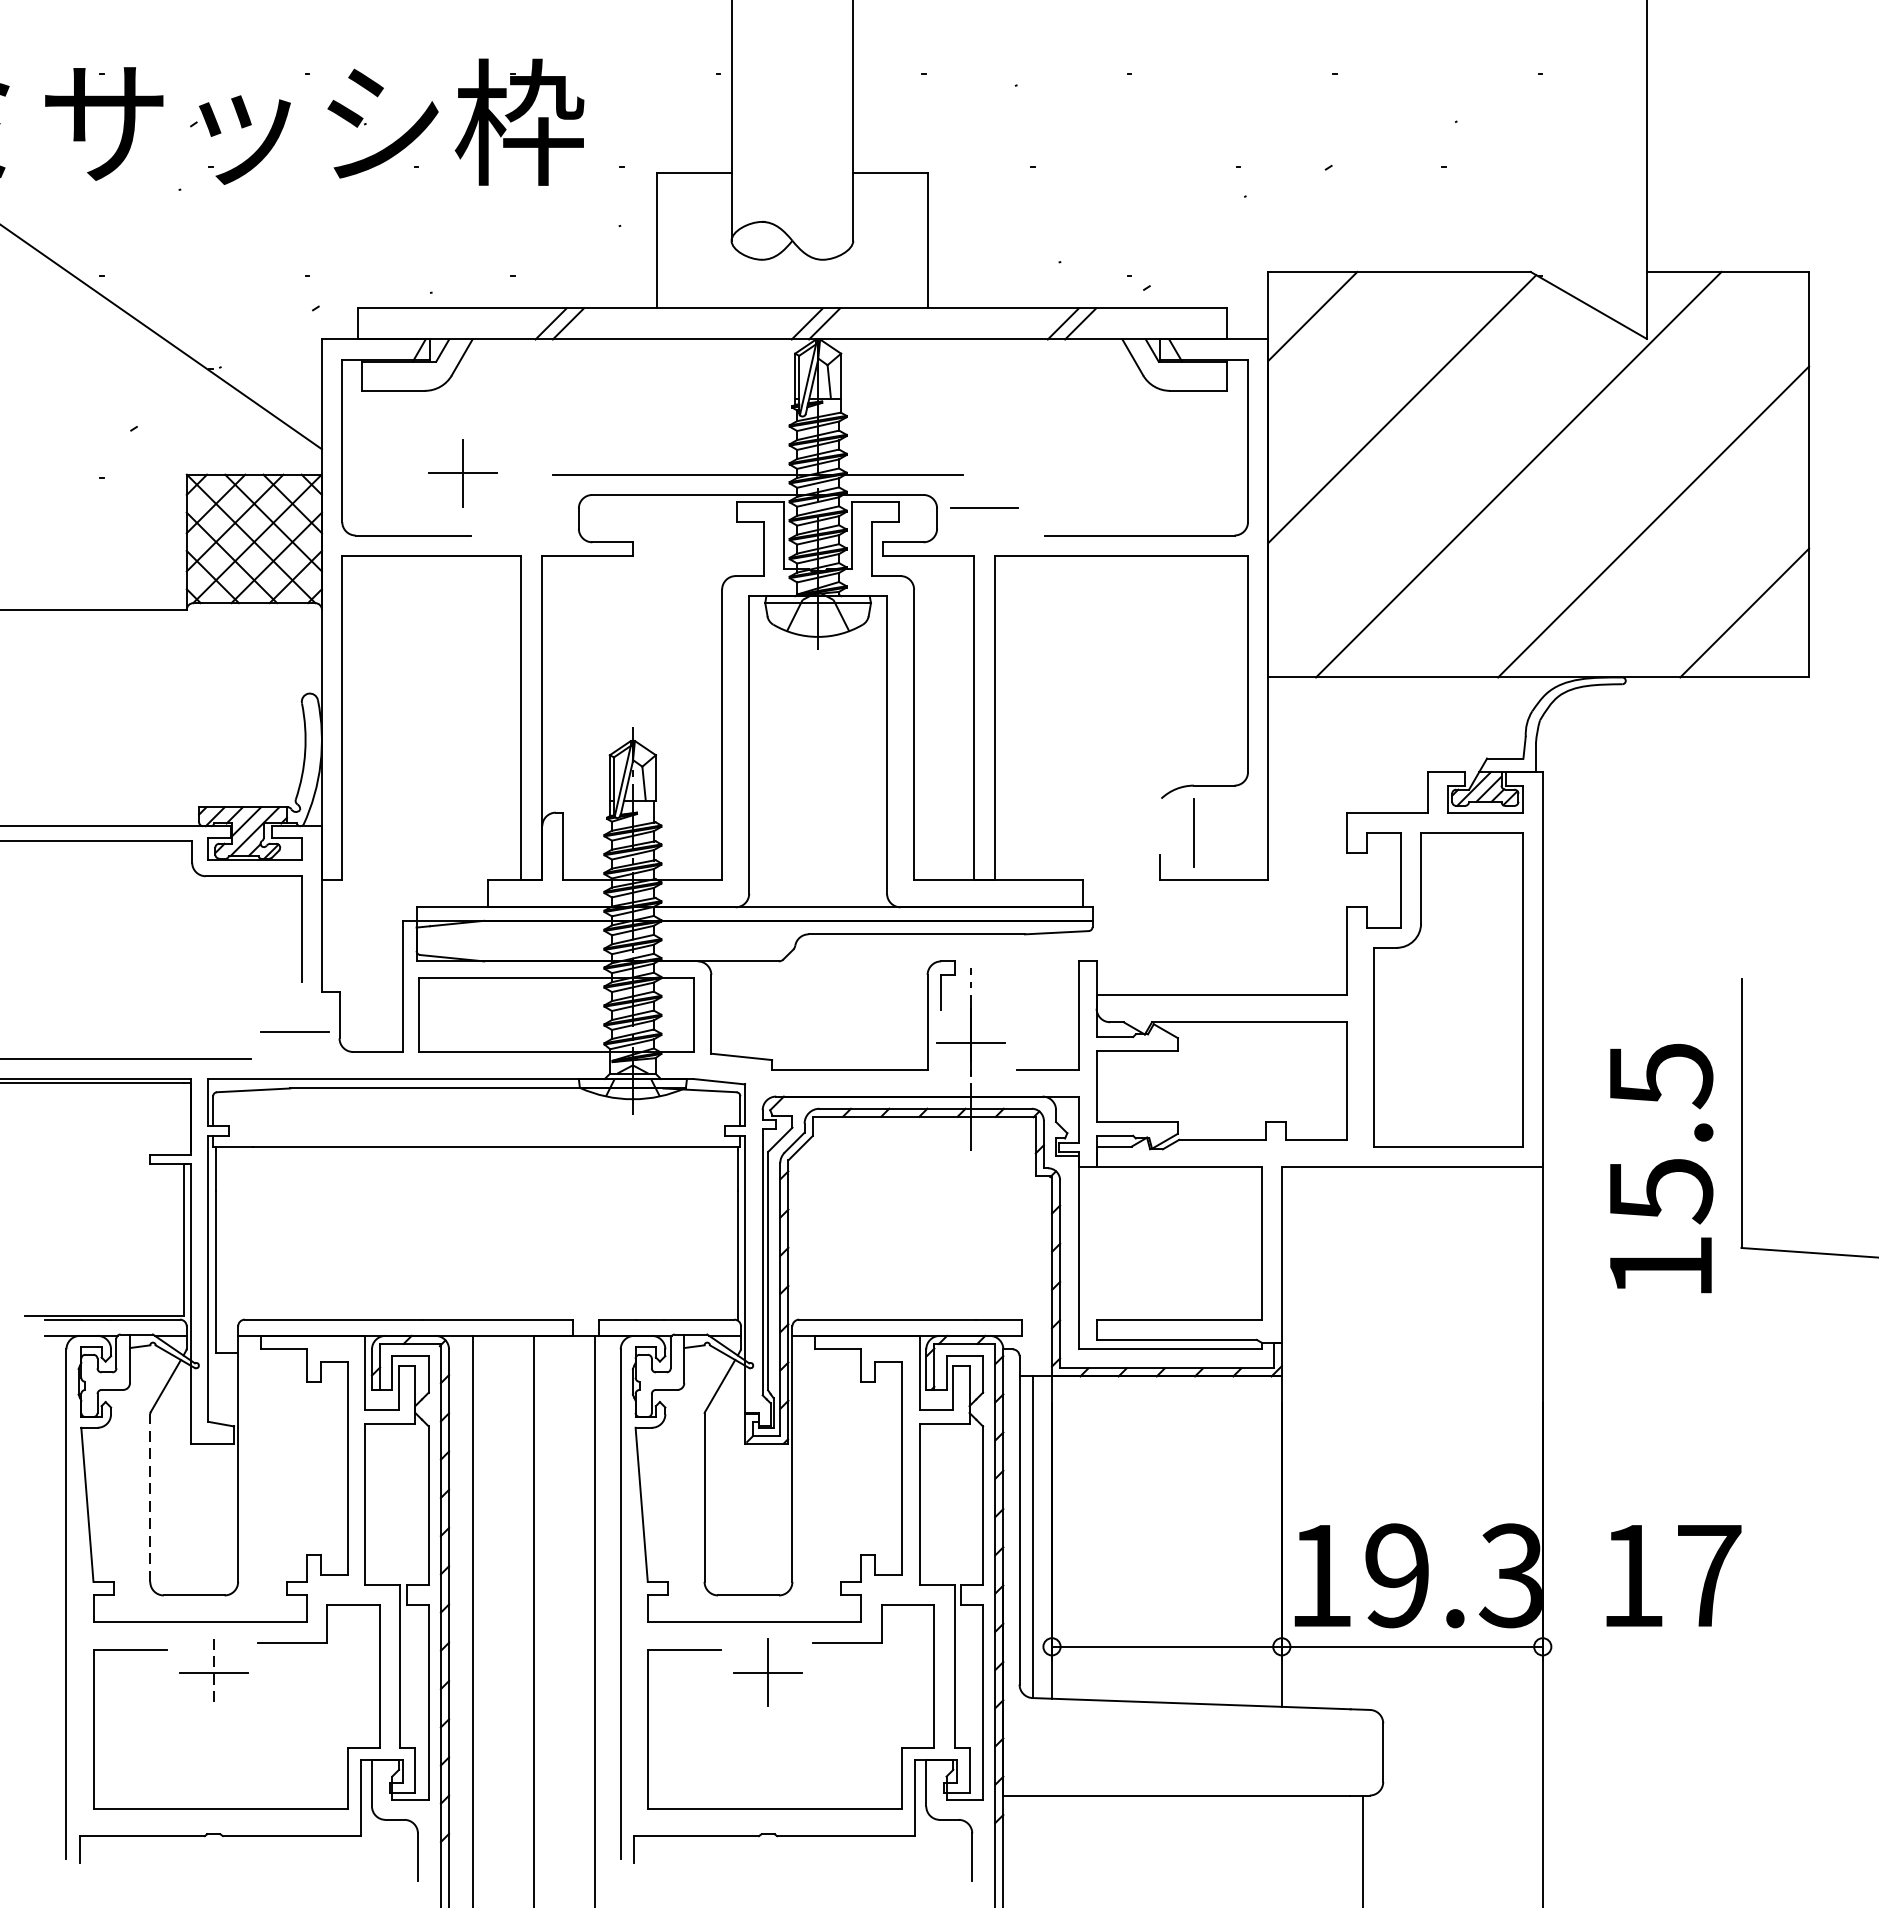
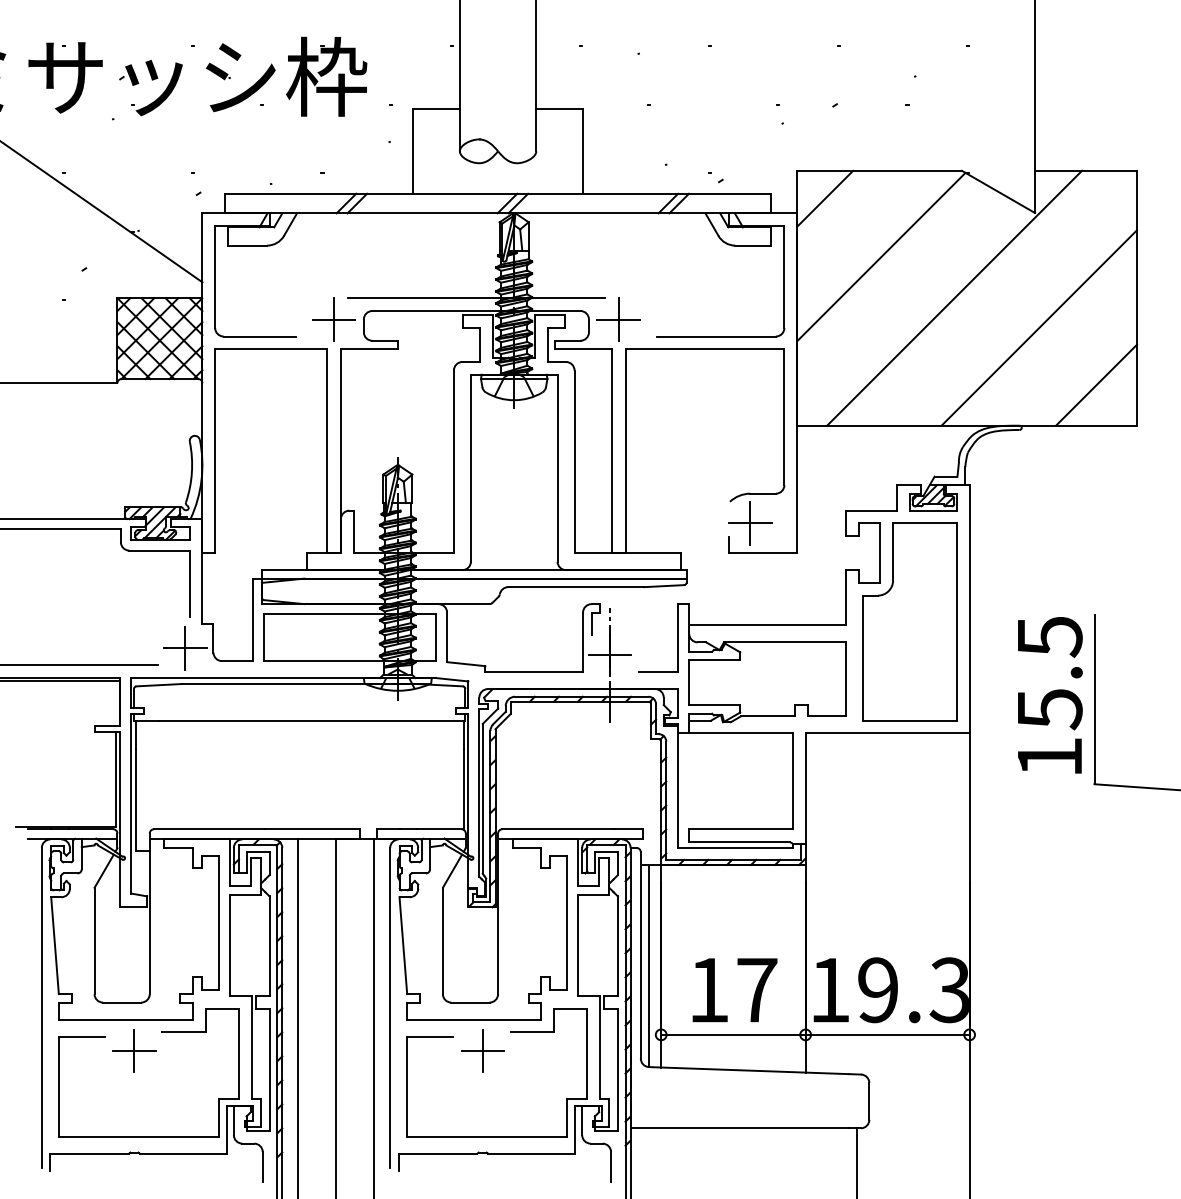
part: (462, 473) -> (333, 319), moved
line: (984, 508) -> (618, 319), added
line: (1194, 833) -> (750, 523), added
line: (295, 1031) -> (185, 648), added
text: (1661, 1168) -> (1050, 695), moved
line: (150, 1498) -> (94, 941), dashed -> solid
text: (1673, 1576) -> (734, 990), moved
line: (213, 1673) -> (134, 1051), dashed -> solid

